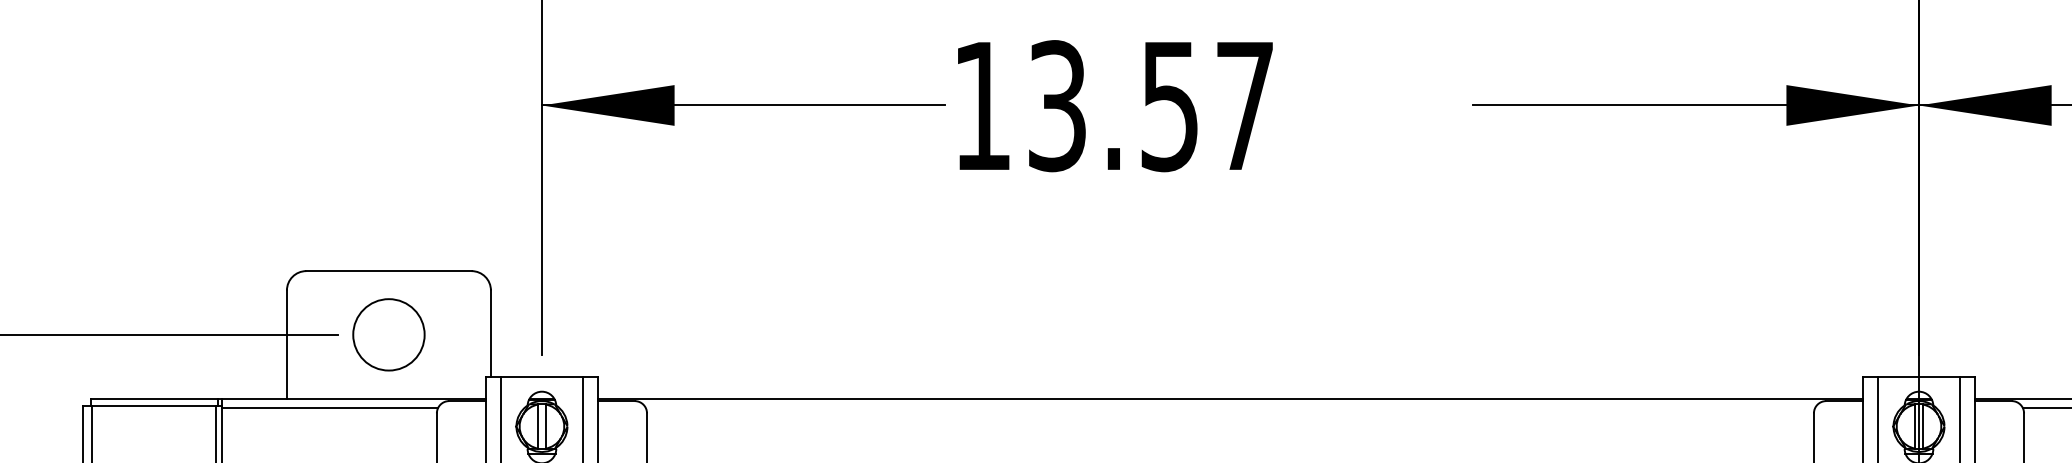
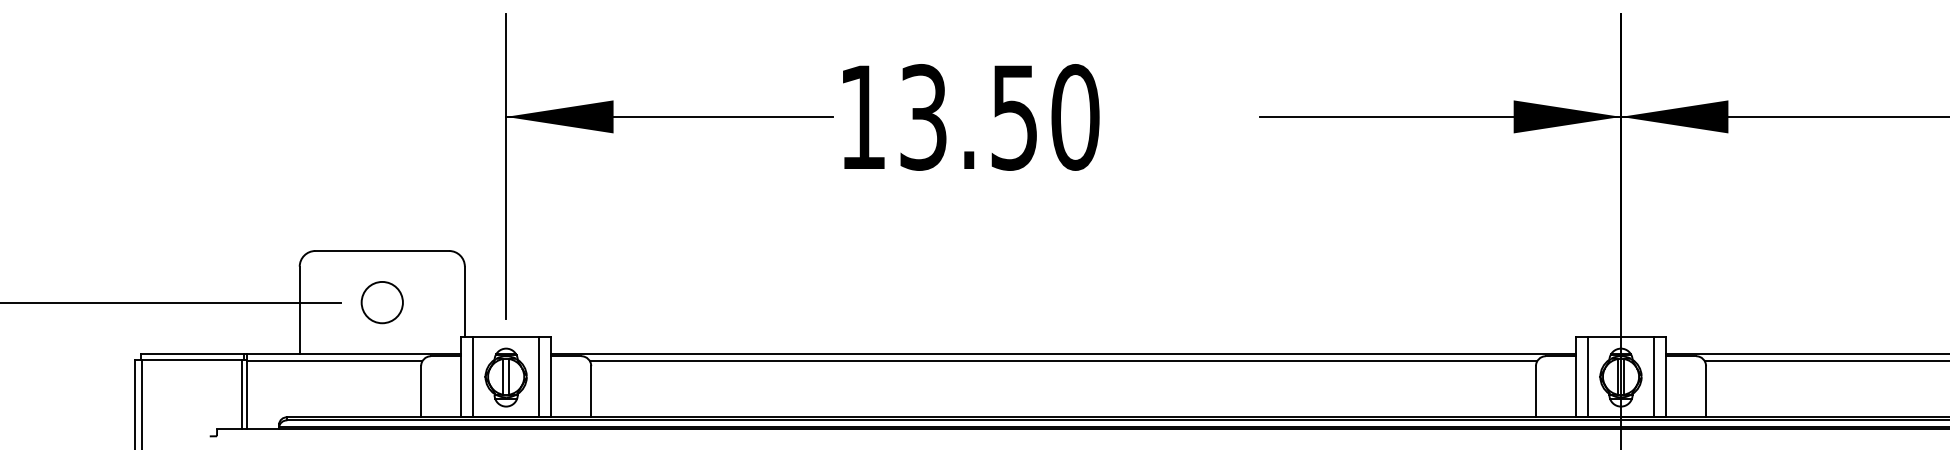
text: (1245, 106) -> (1075, 117), 13.57 -> 13.50
circle: (387, 334) -> (381, 302), size x0.71
line: (1230, 407) -> (1063, 361), added

